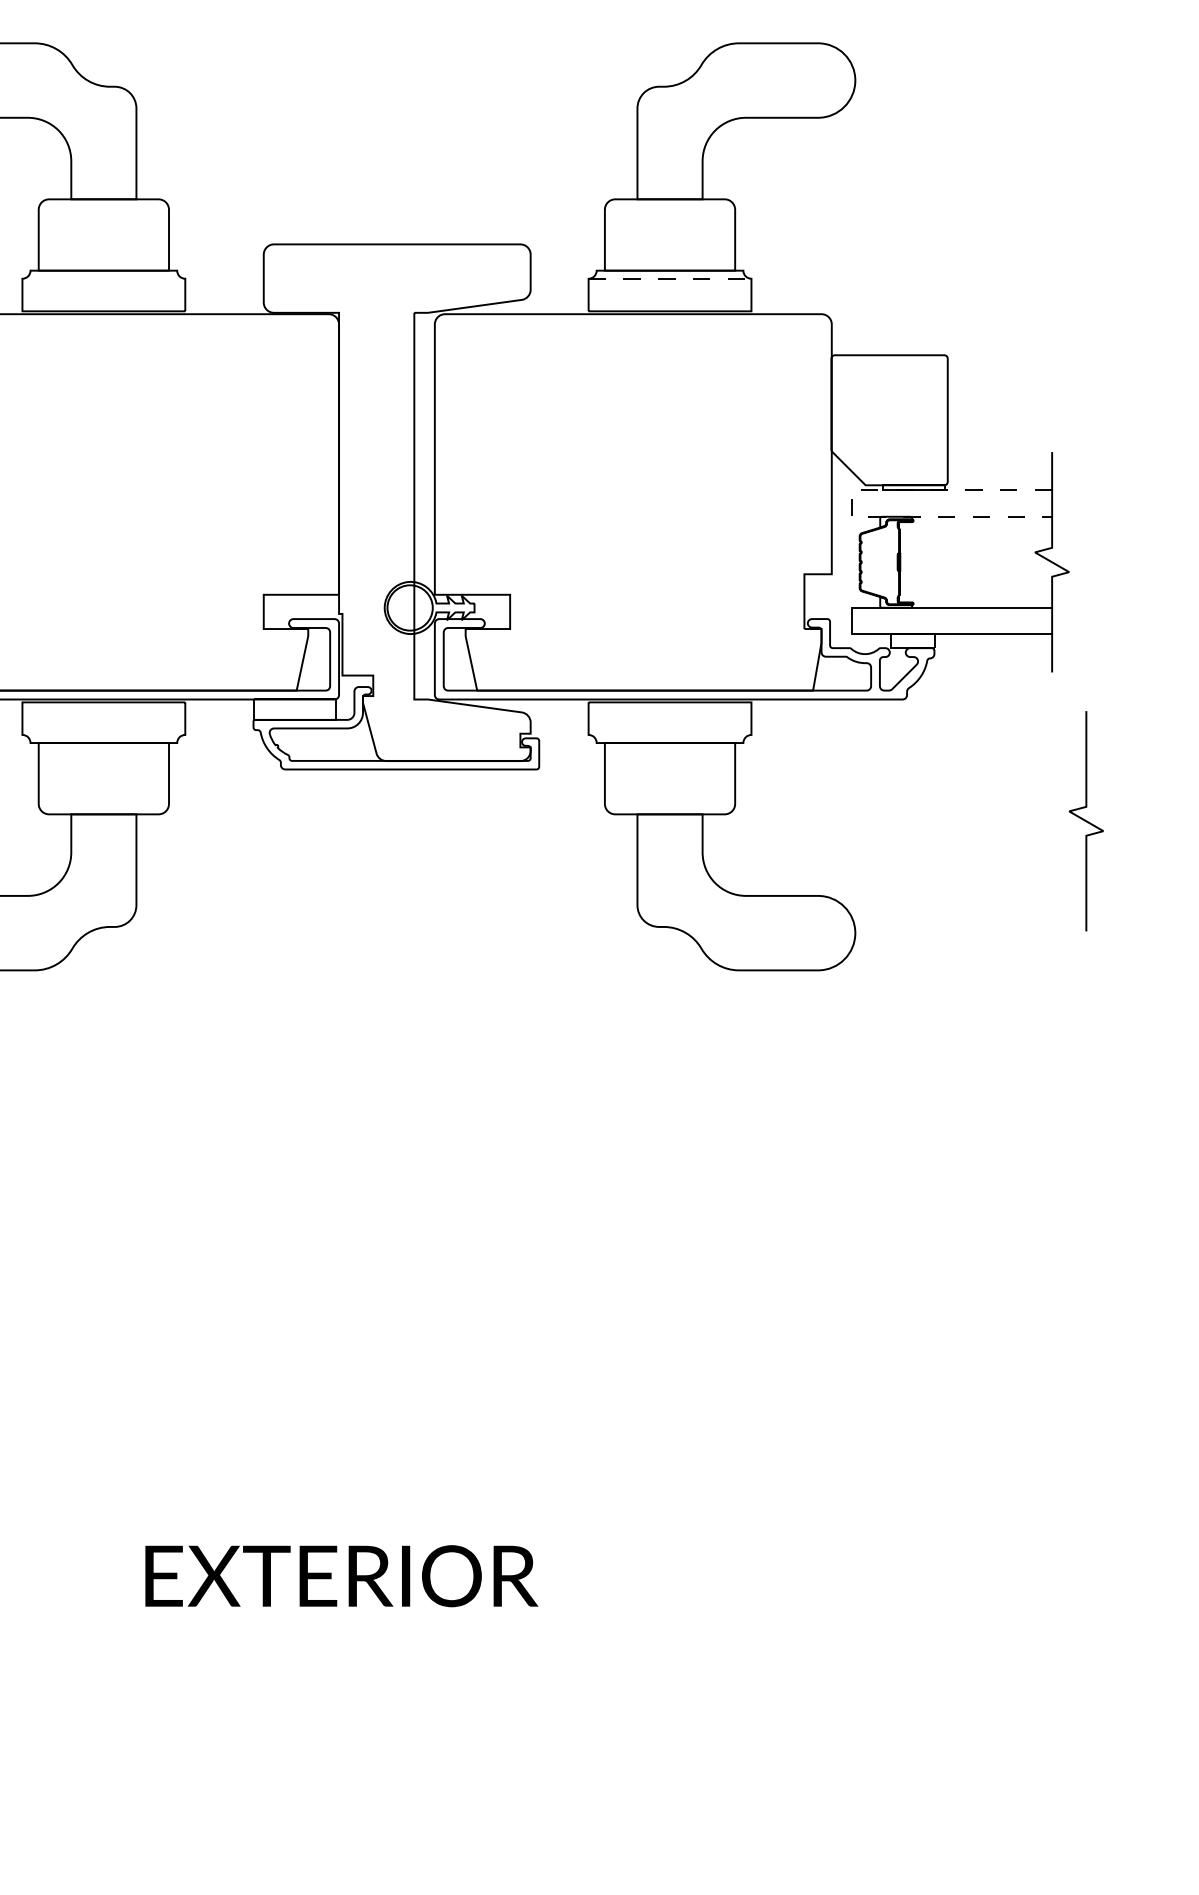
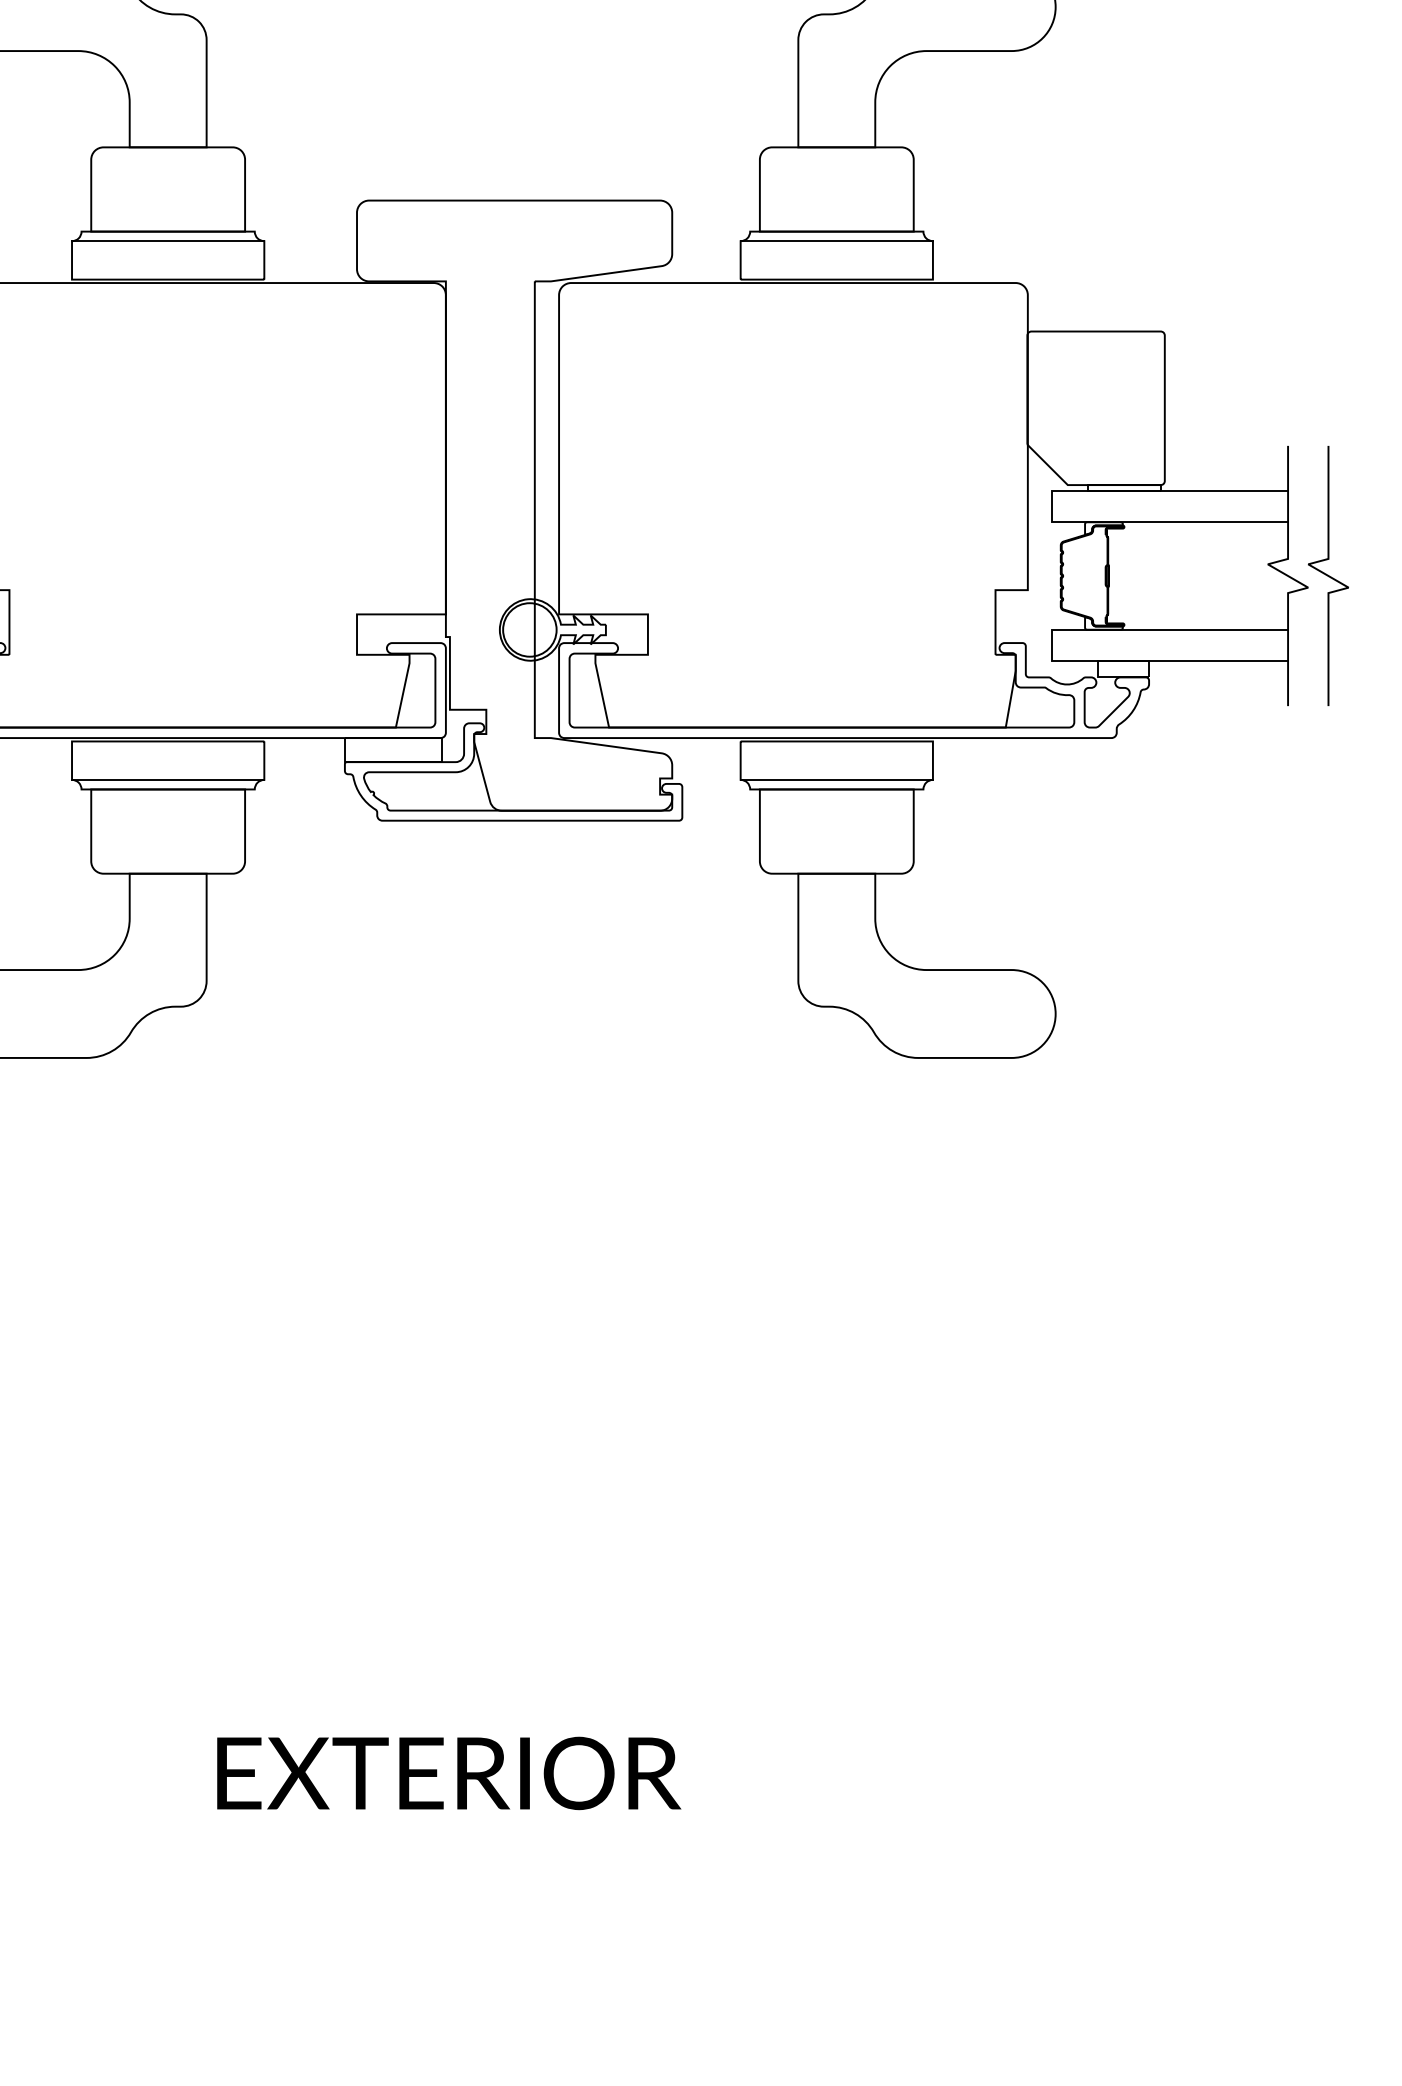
line: (103, 278) -> (167, 240), added
line: (670, 278) -> (837, 240), dashed -> solid
line: (851, 503) -> (1051, 506), dashed -> solid
line: (103, 734) -> (167, 779), added
line: (669, 734) -> (836, 779), added
curve: (1085, 821) -> (1327, 576), moved

